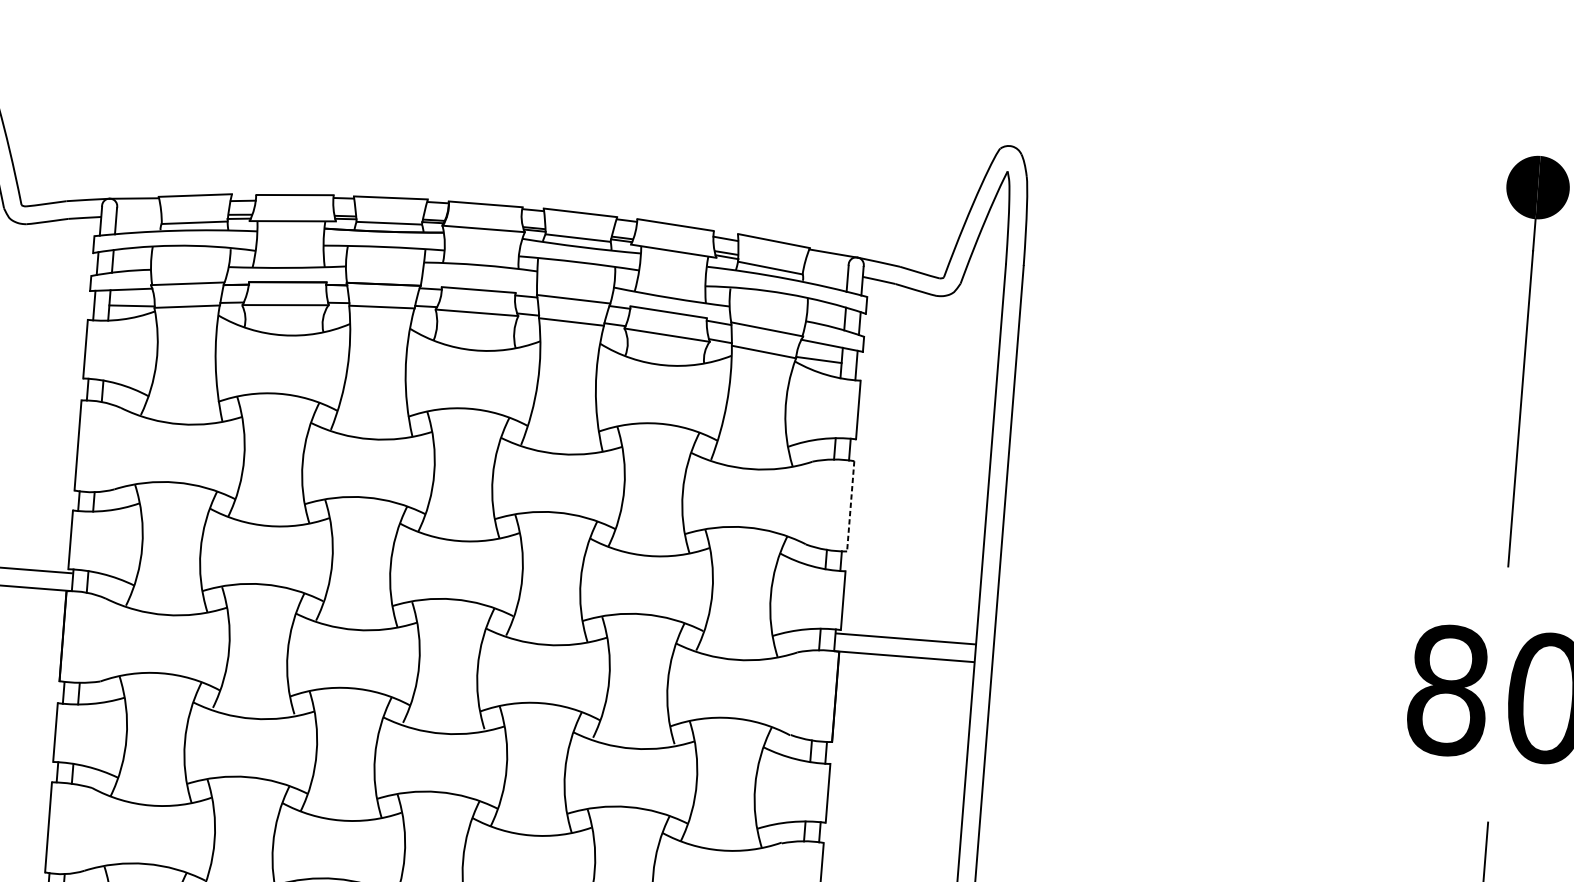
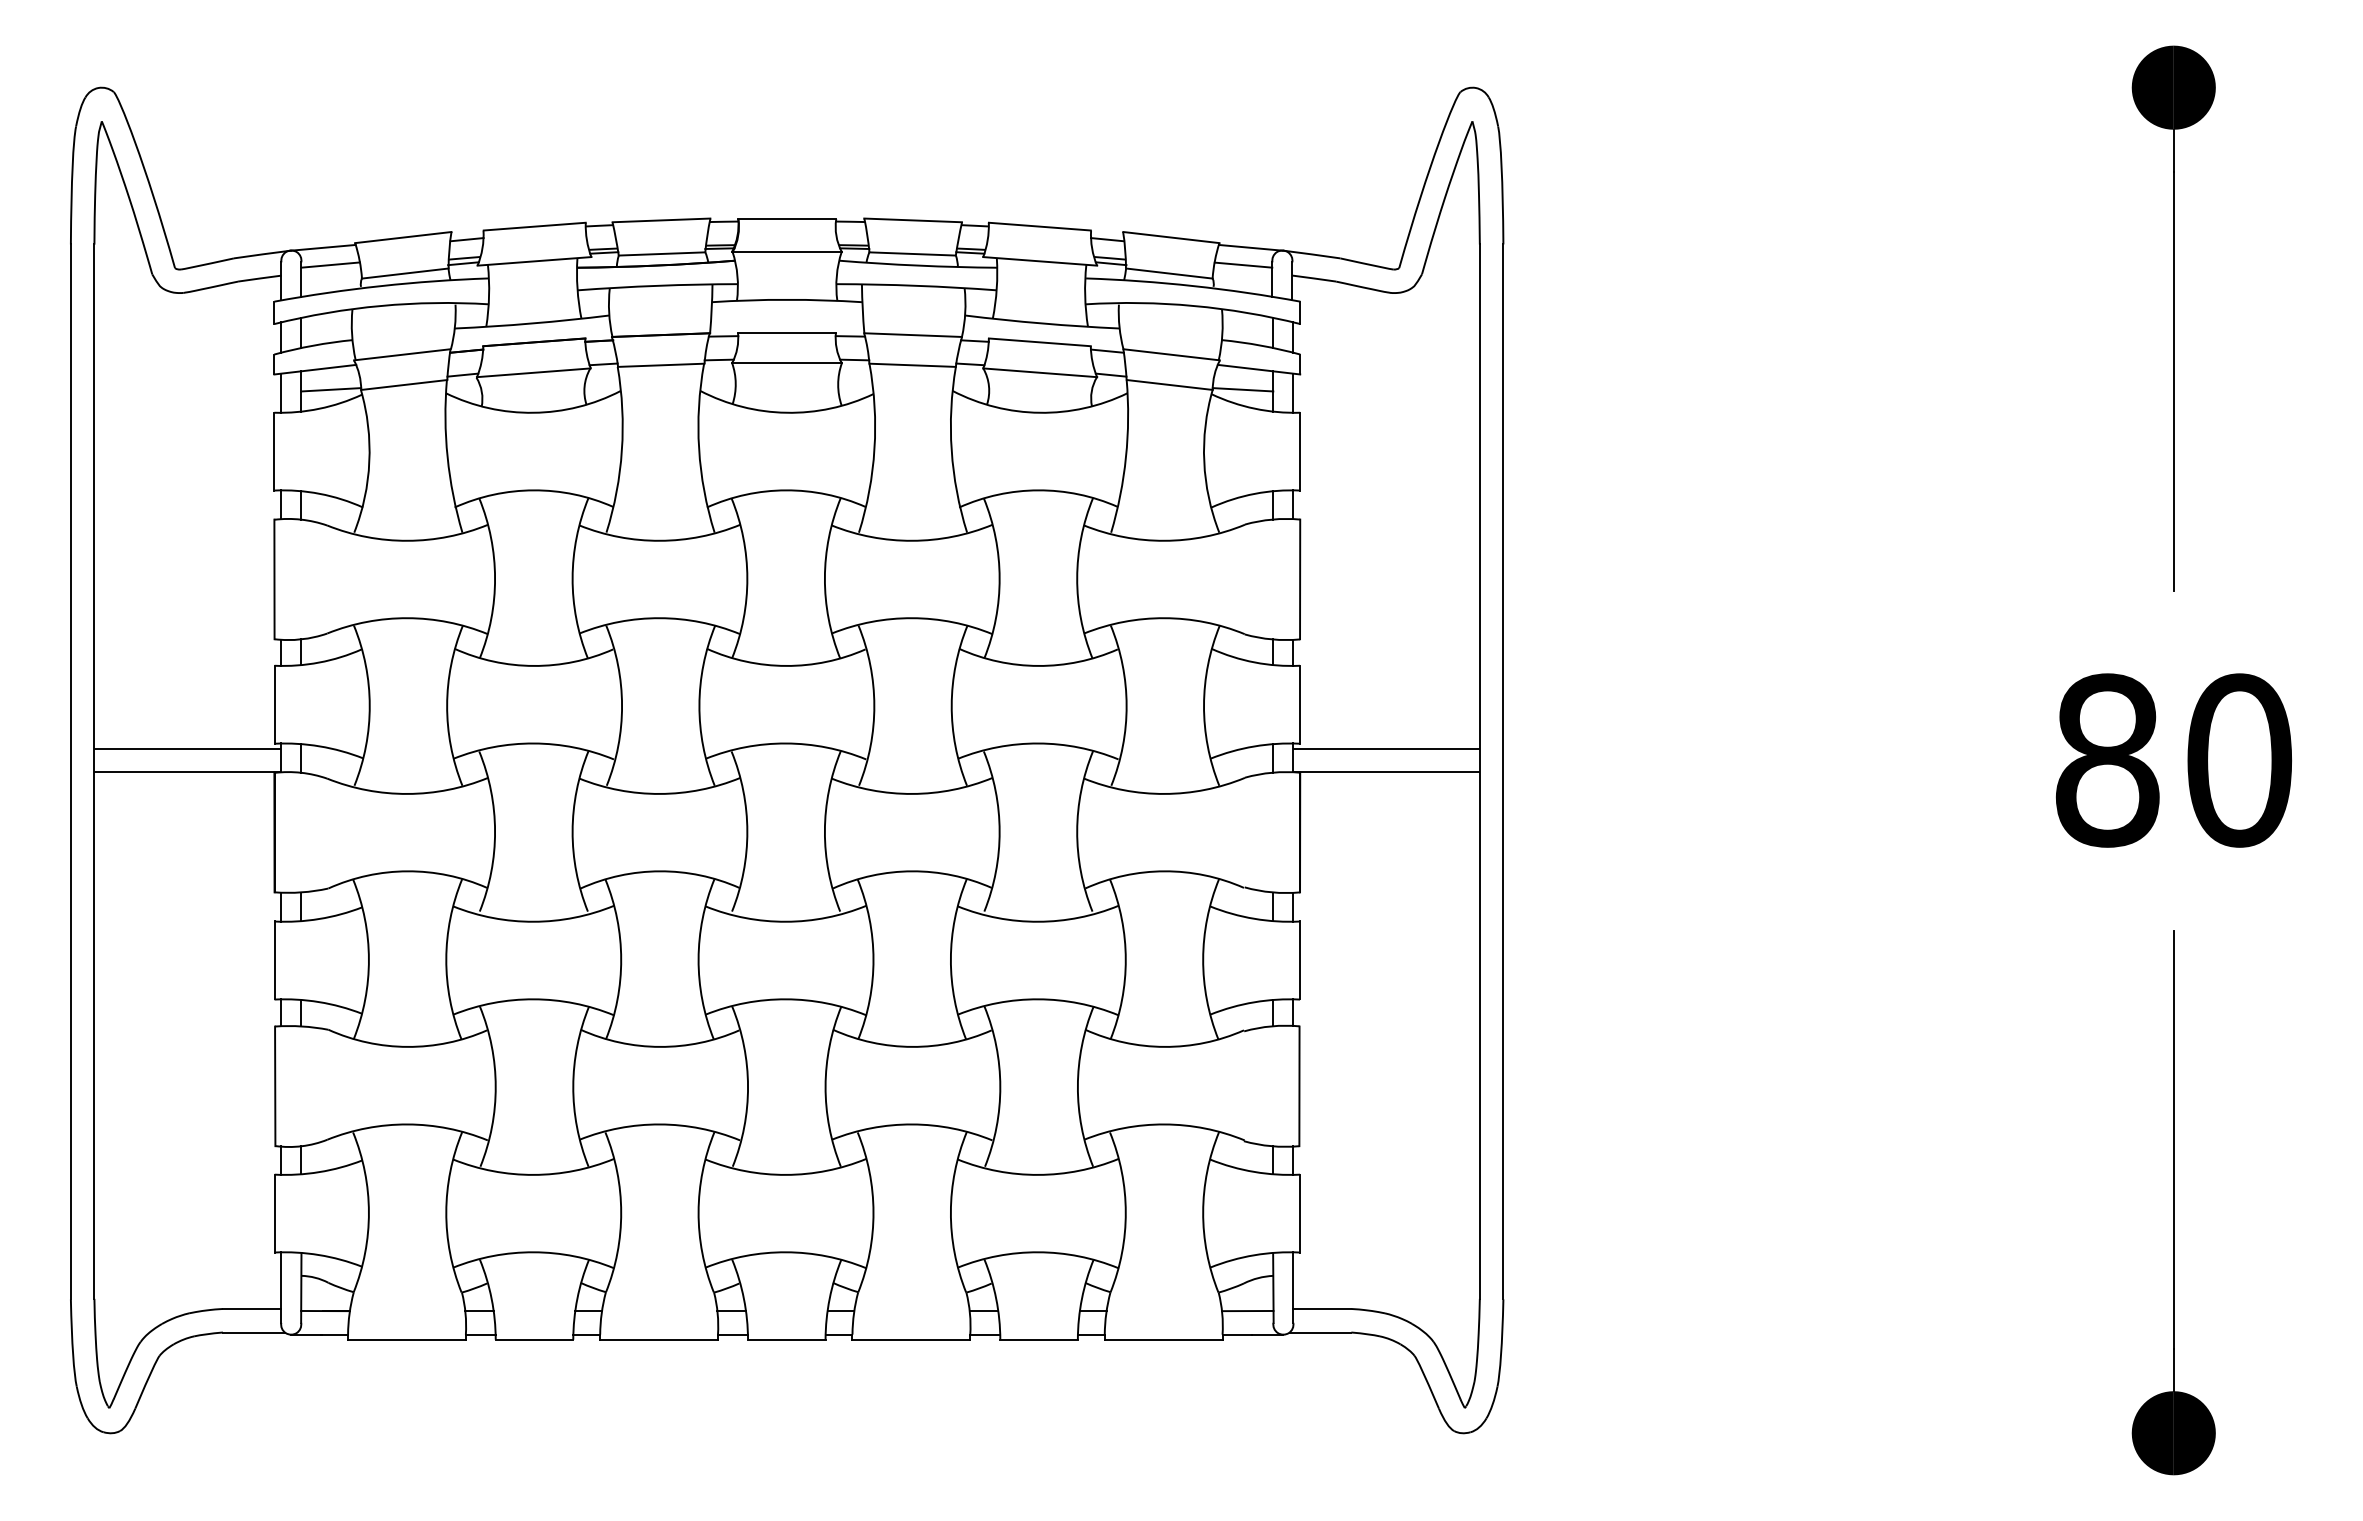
line: (138, 211) -> (330, 264), added
line: (826, 265) -> (1243, 264), added
line: (850, 506) -> (1300, 579), dashed -> solid

